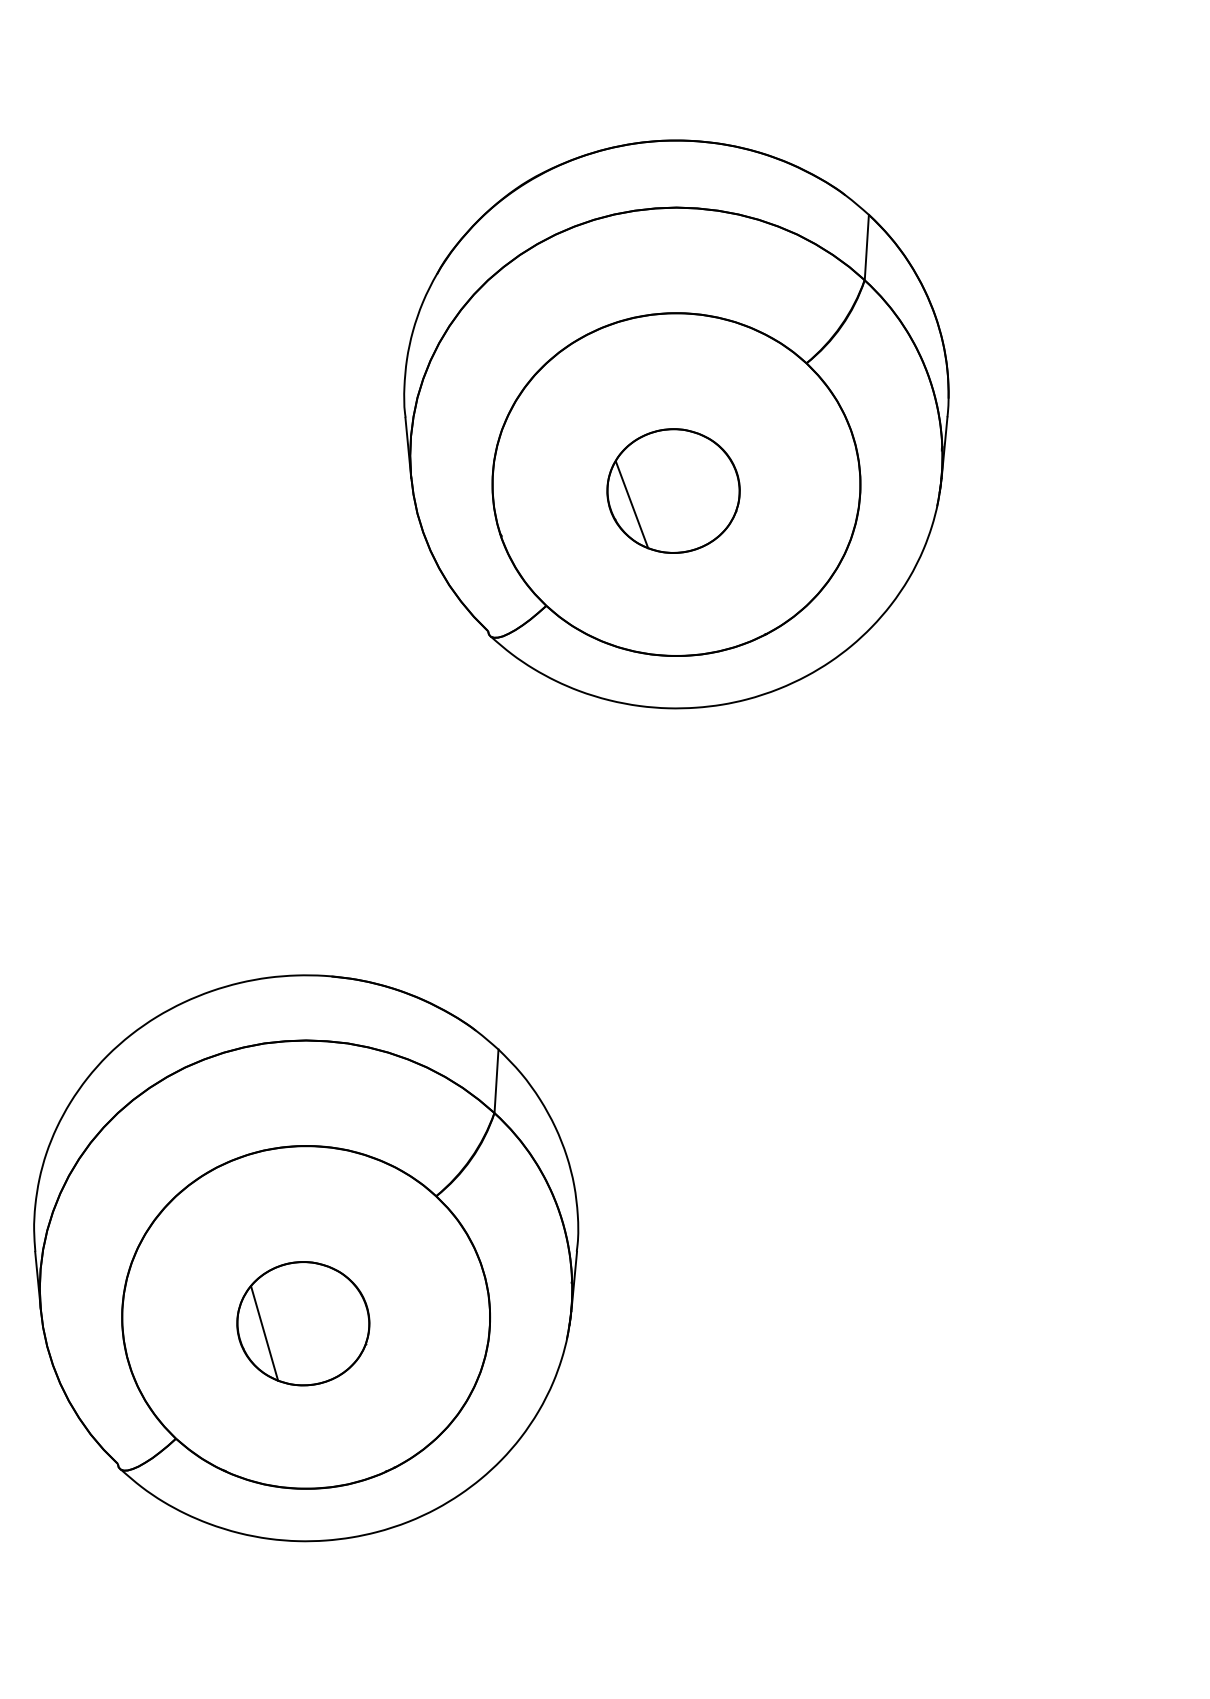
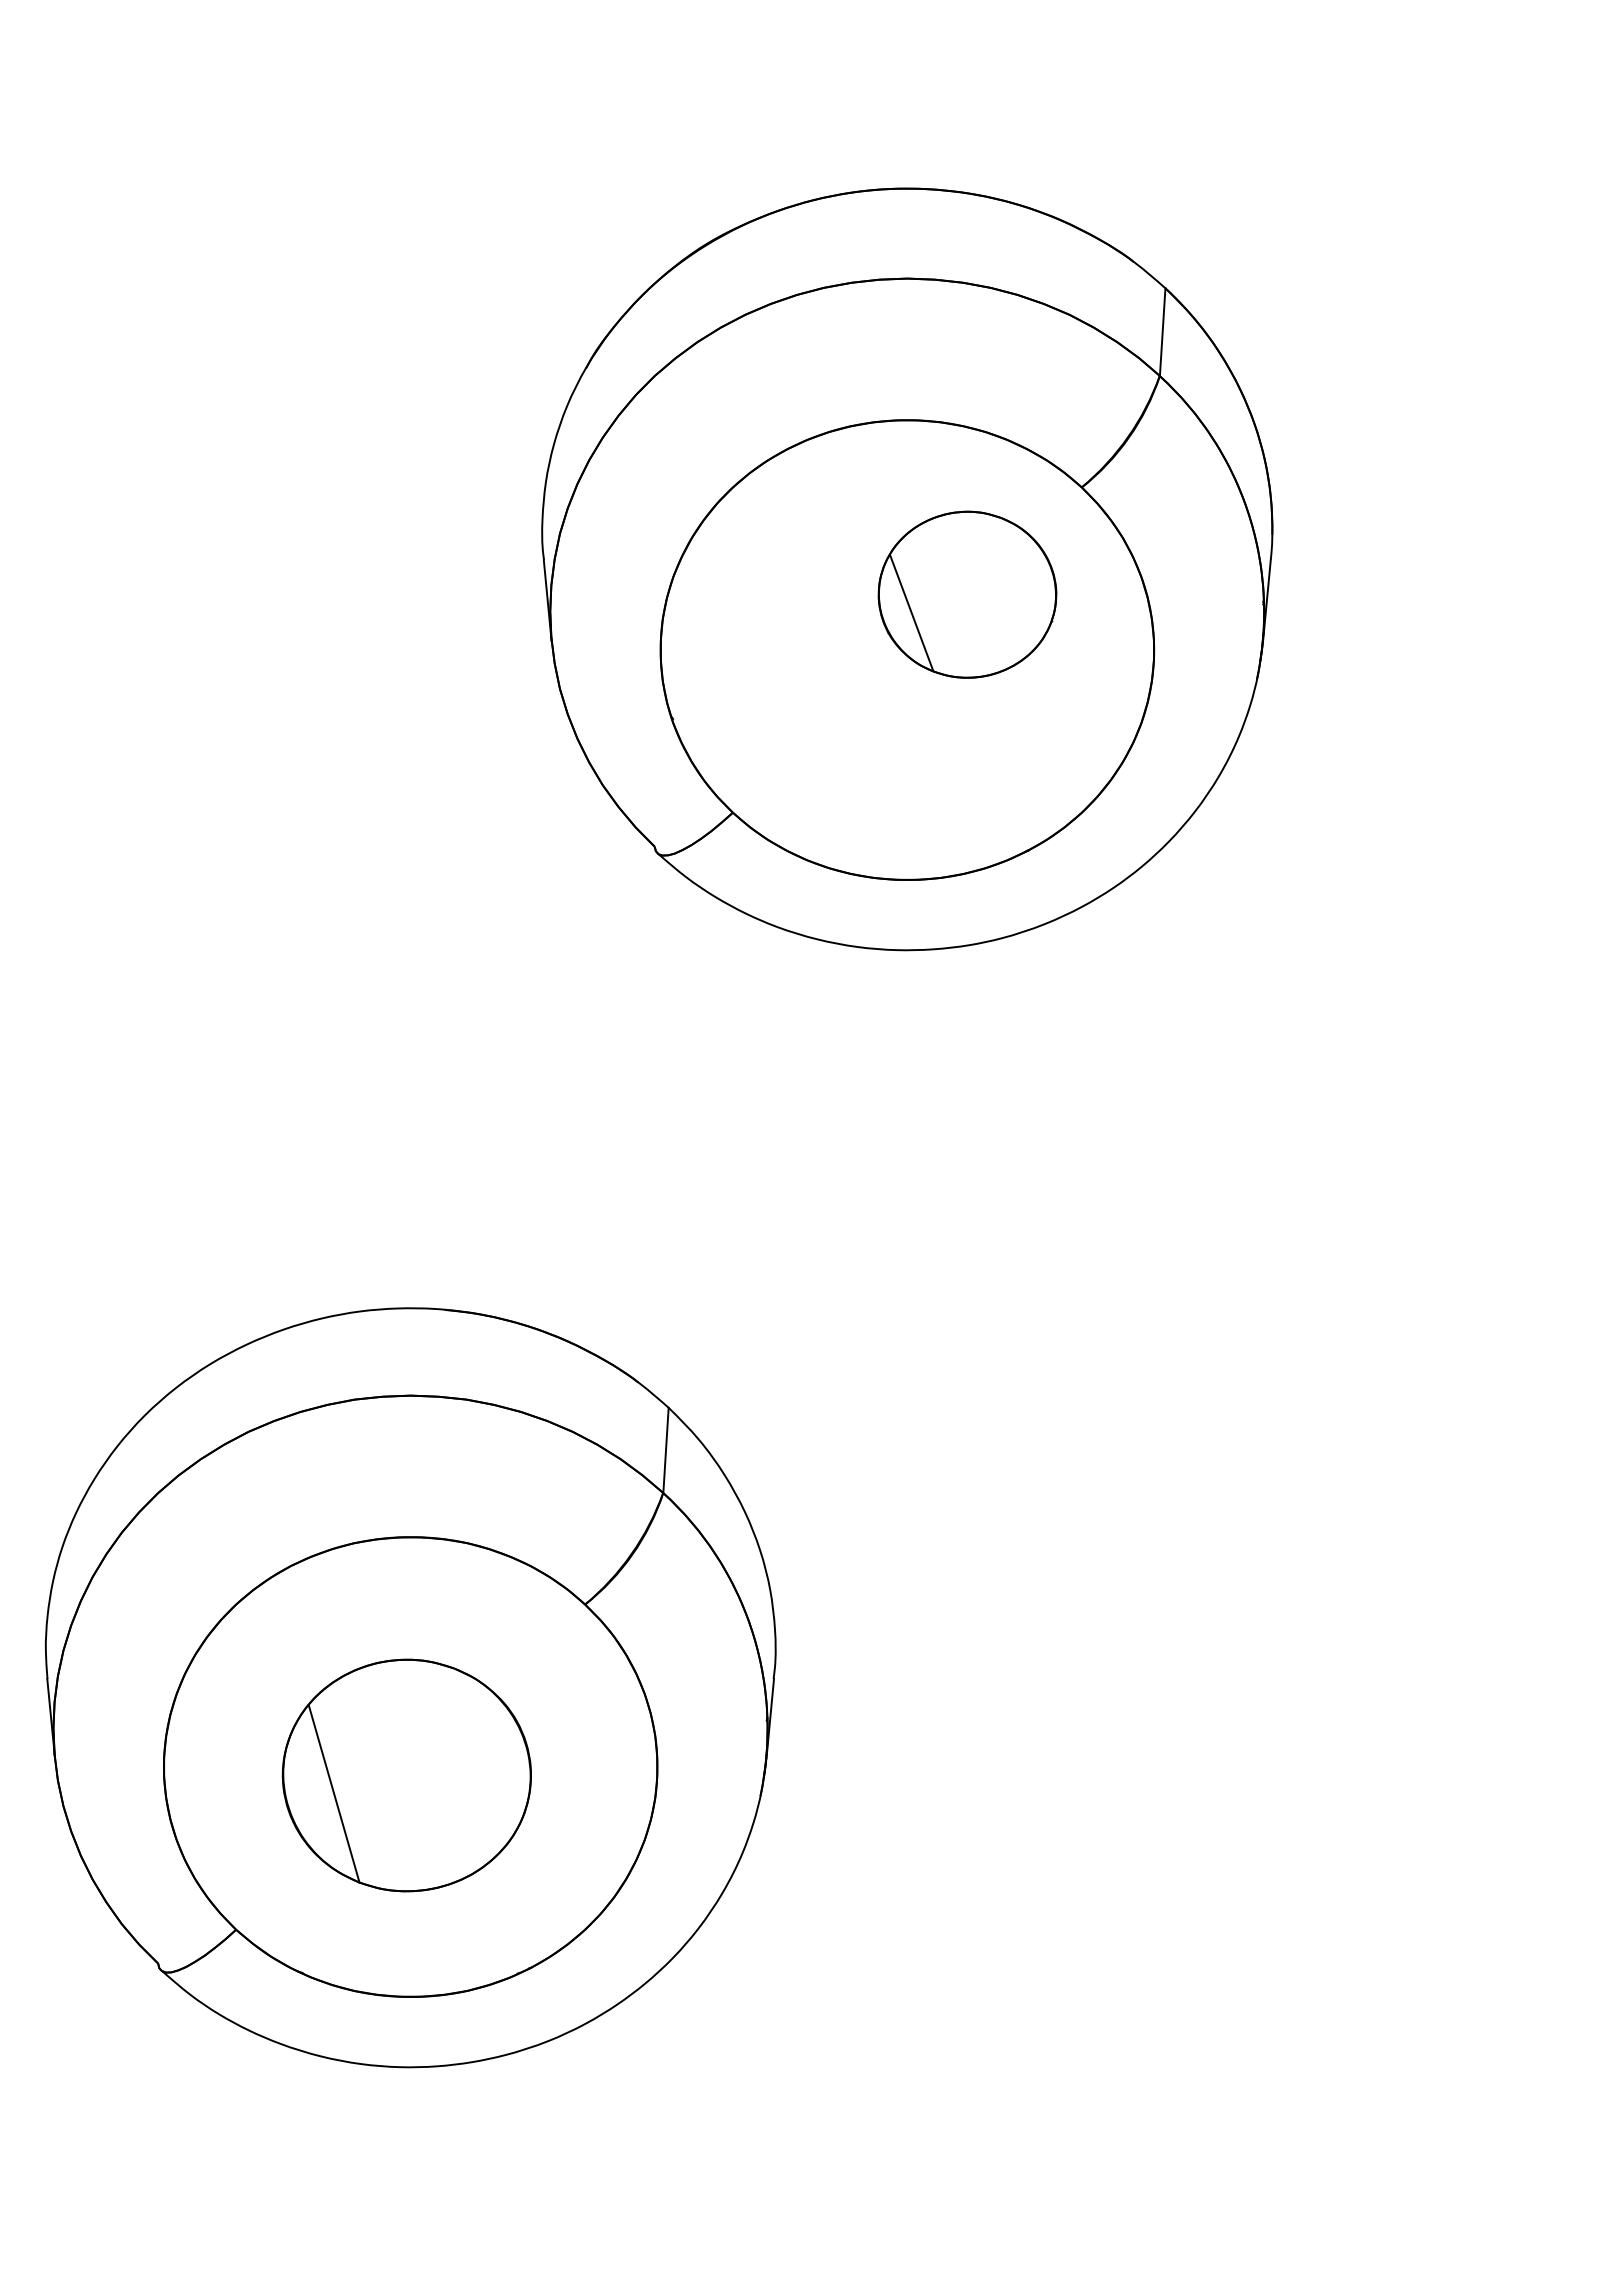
part: (673, 490) -> (967, 594), moved
part: (303, 1323) -> (406, 1775), size x1.4

